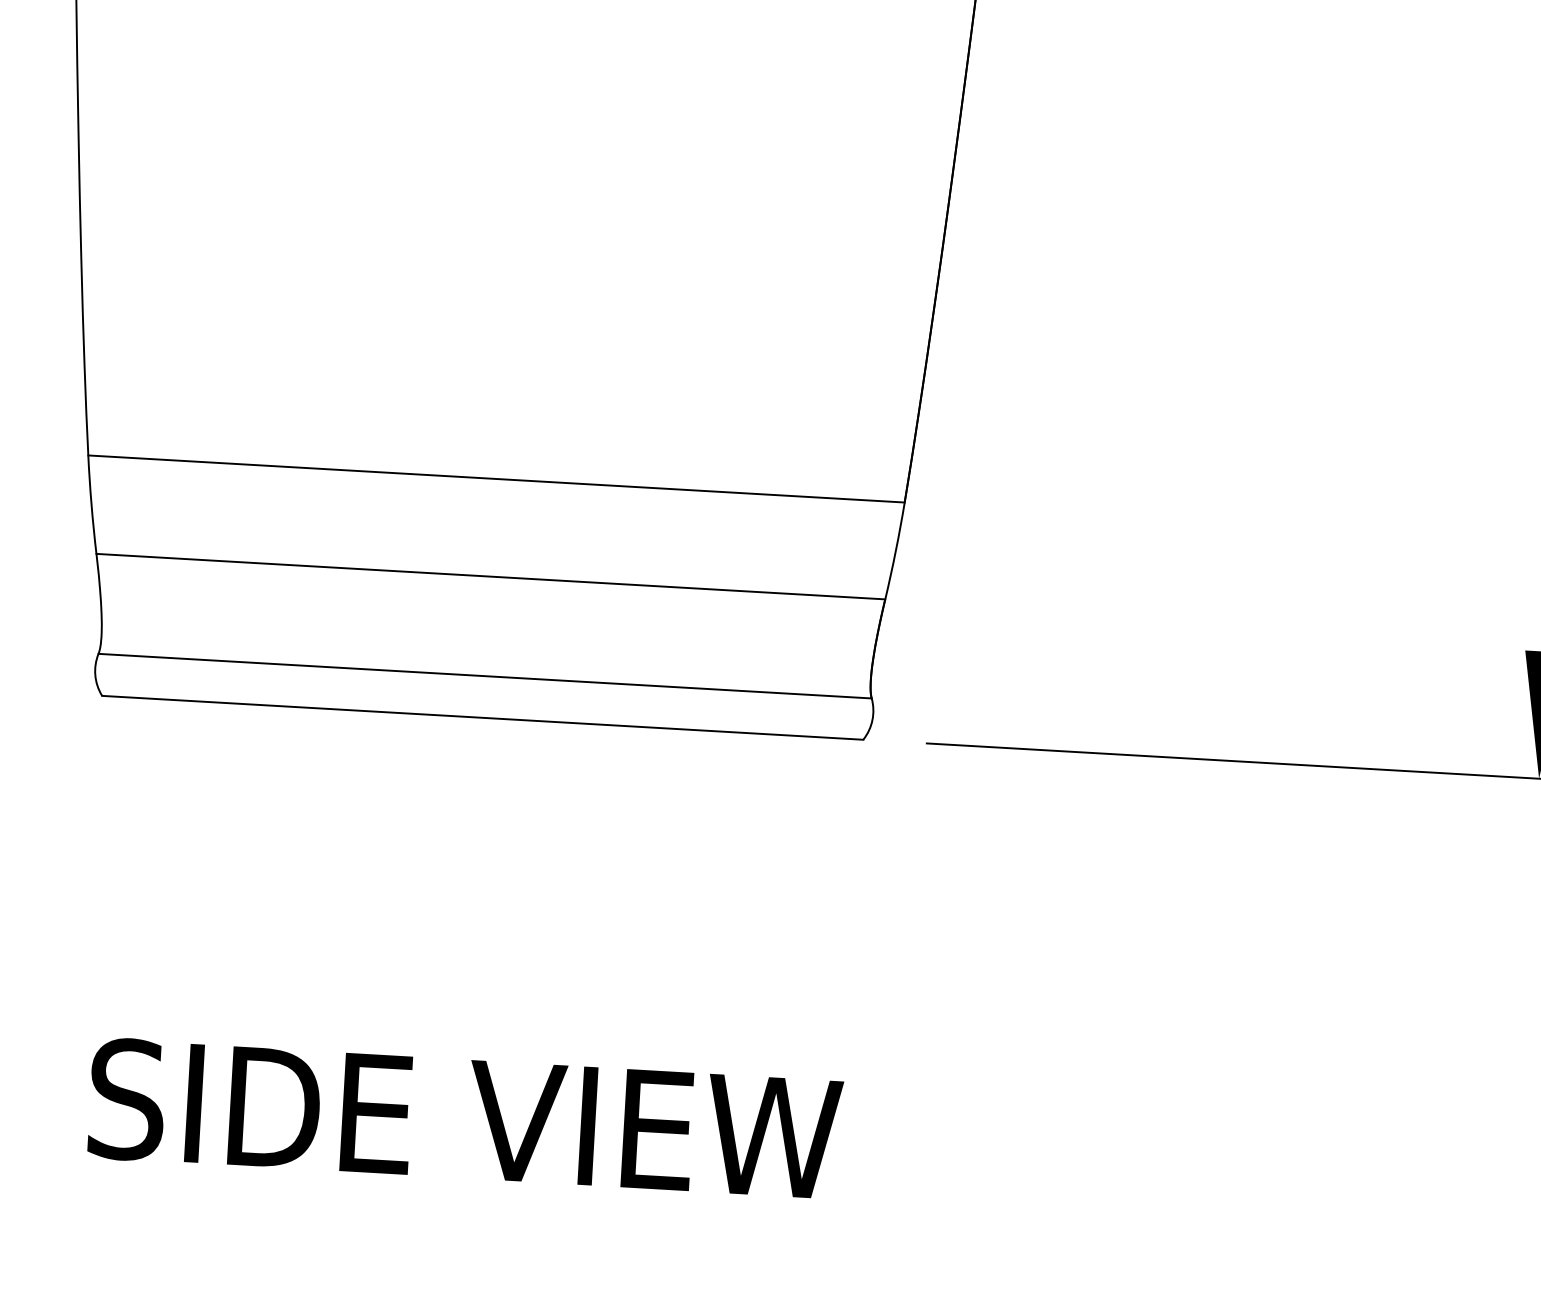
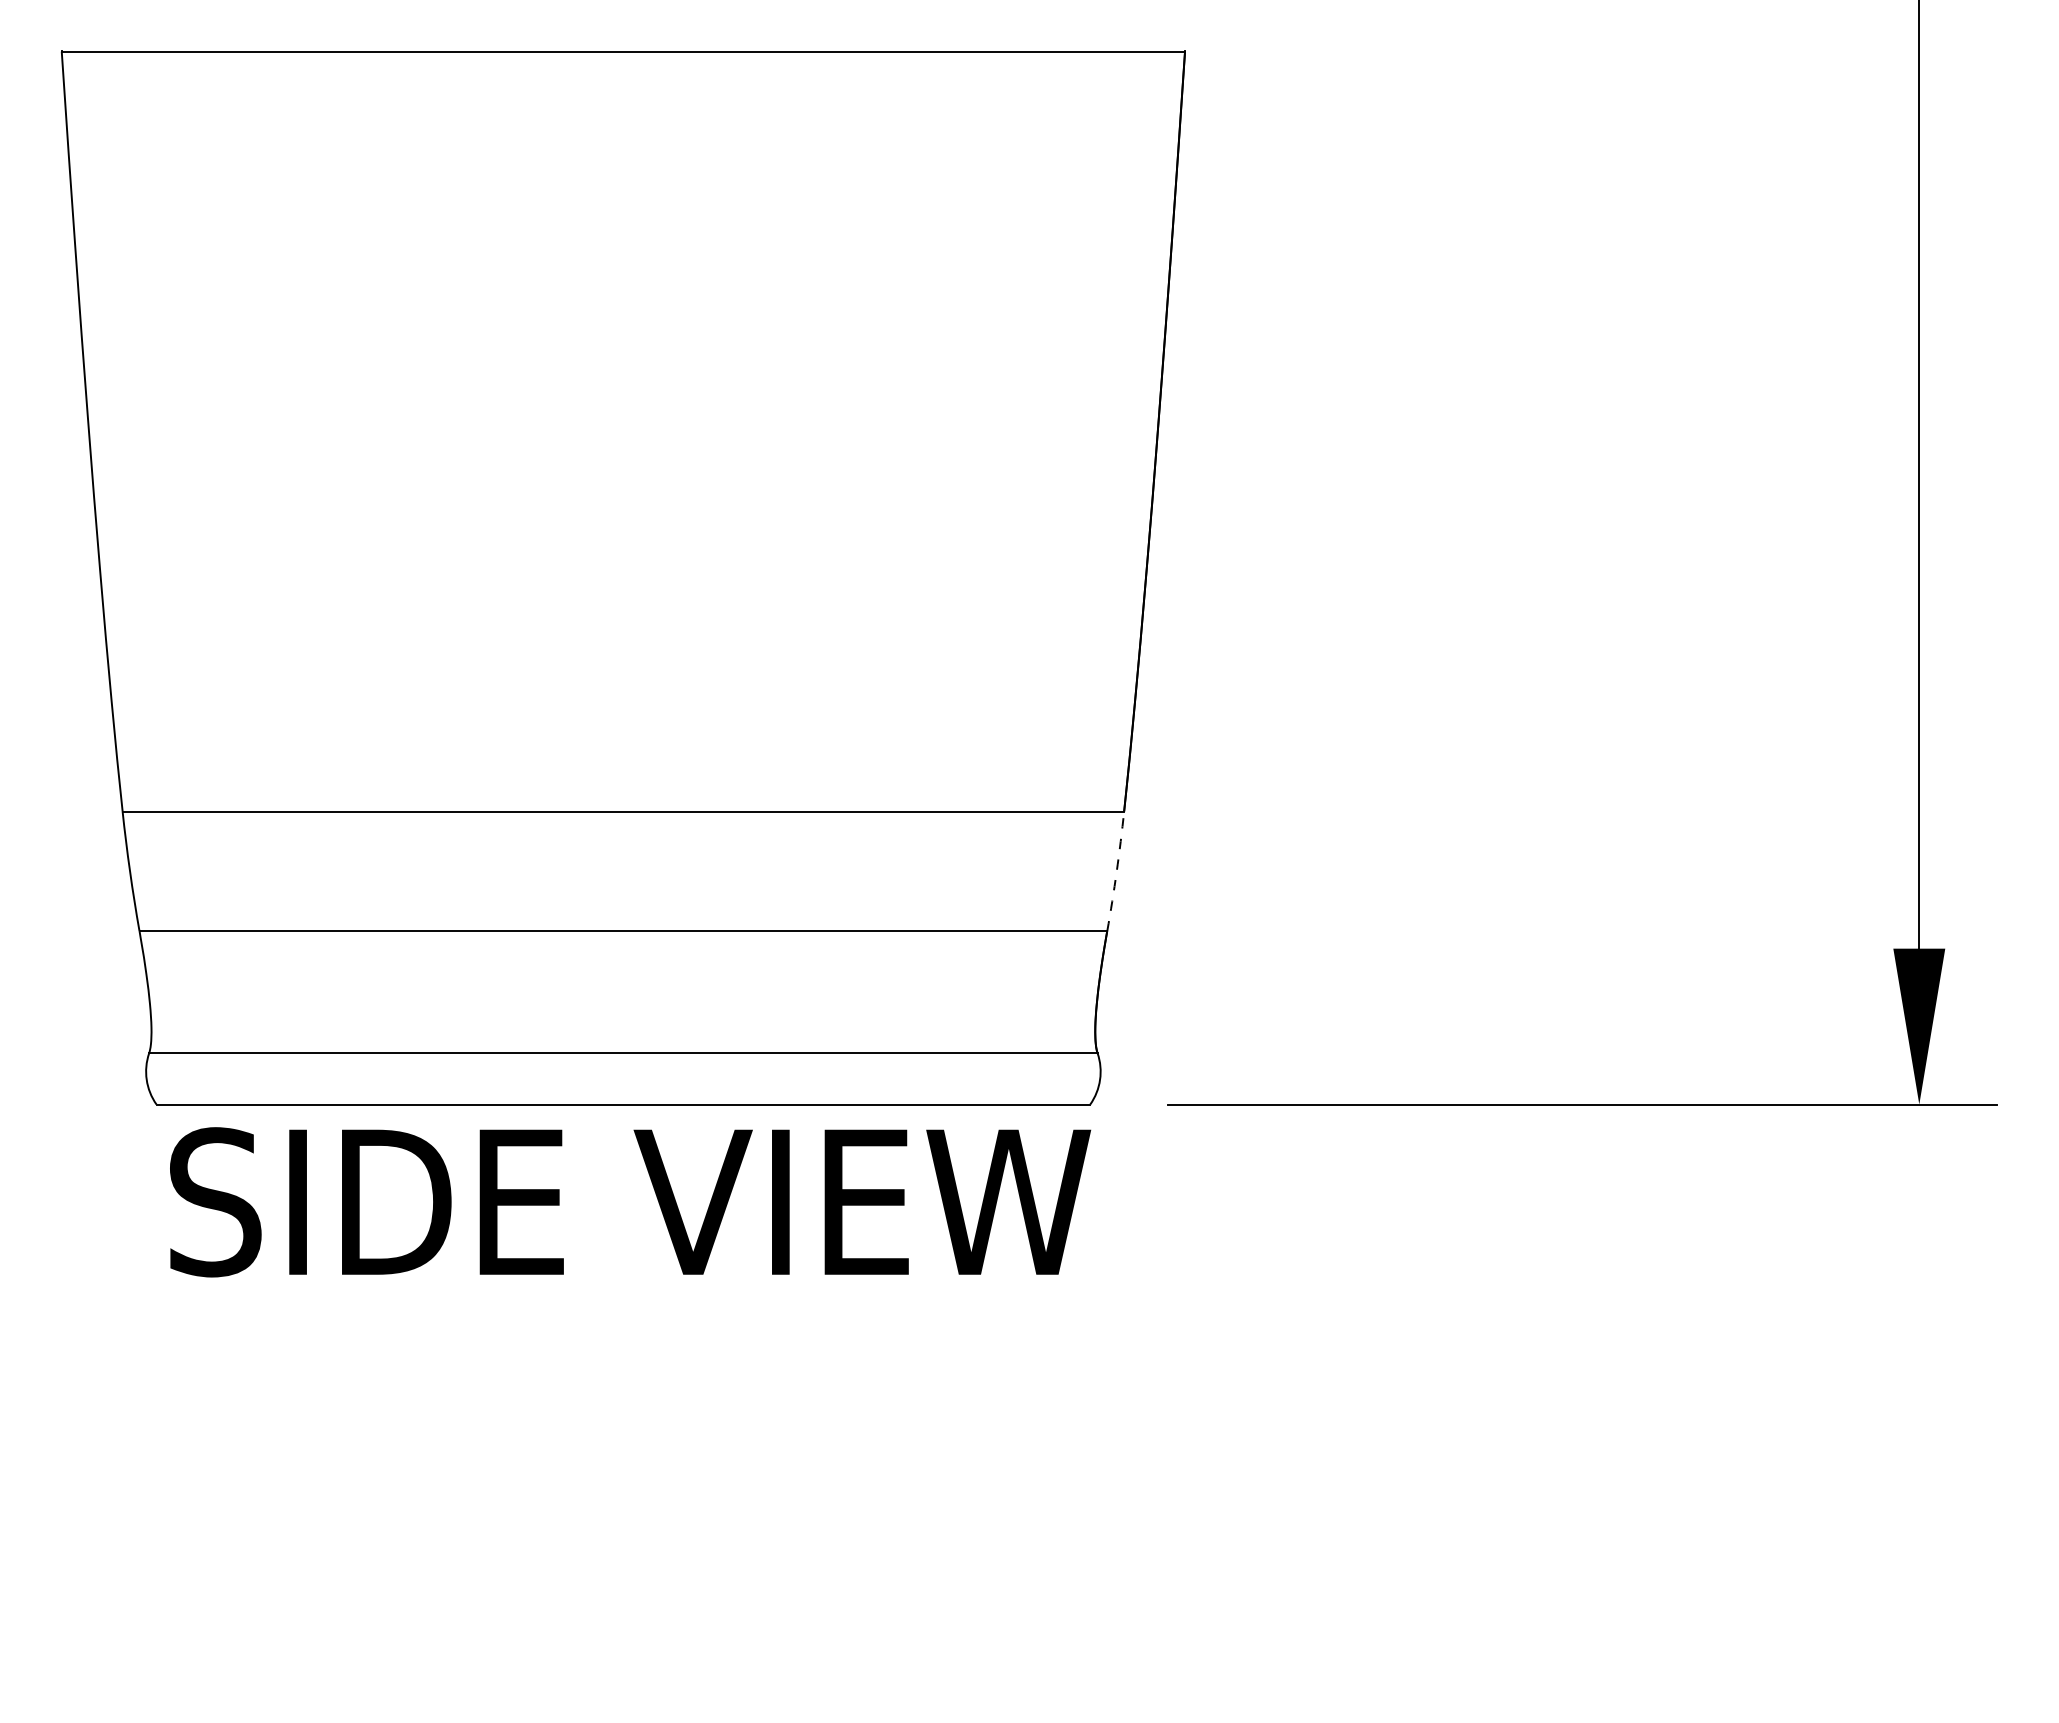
arc: (895, 551) -> (1116, 871), solid -> dashed
text: (465, 1119) -> (630, 1202), moved

